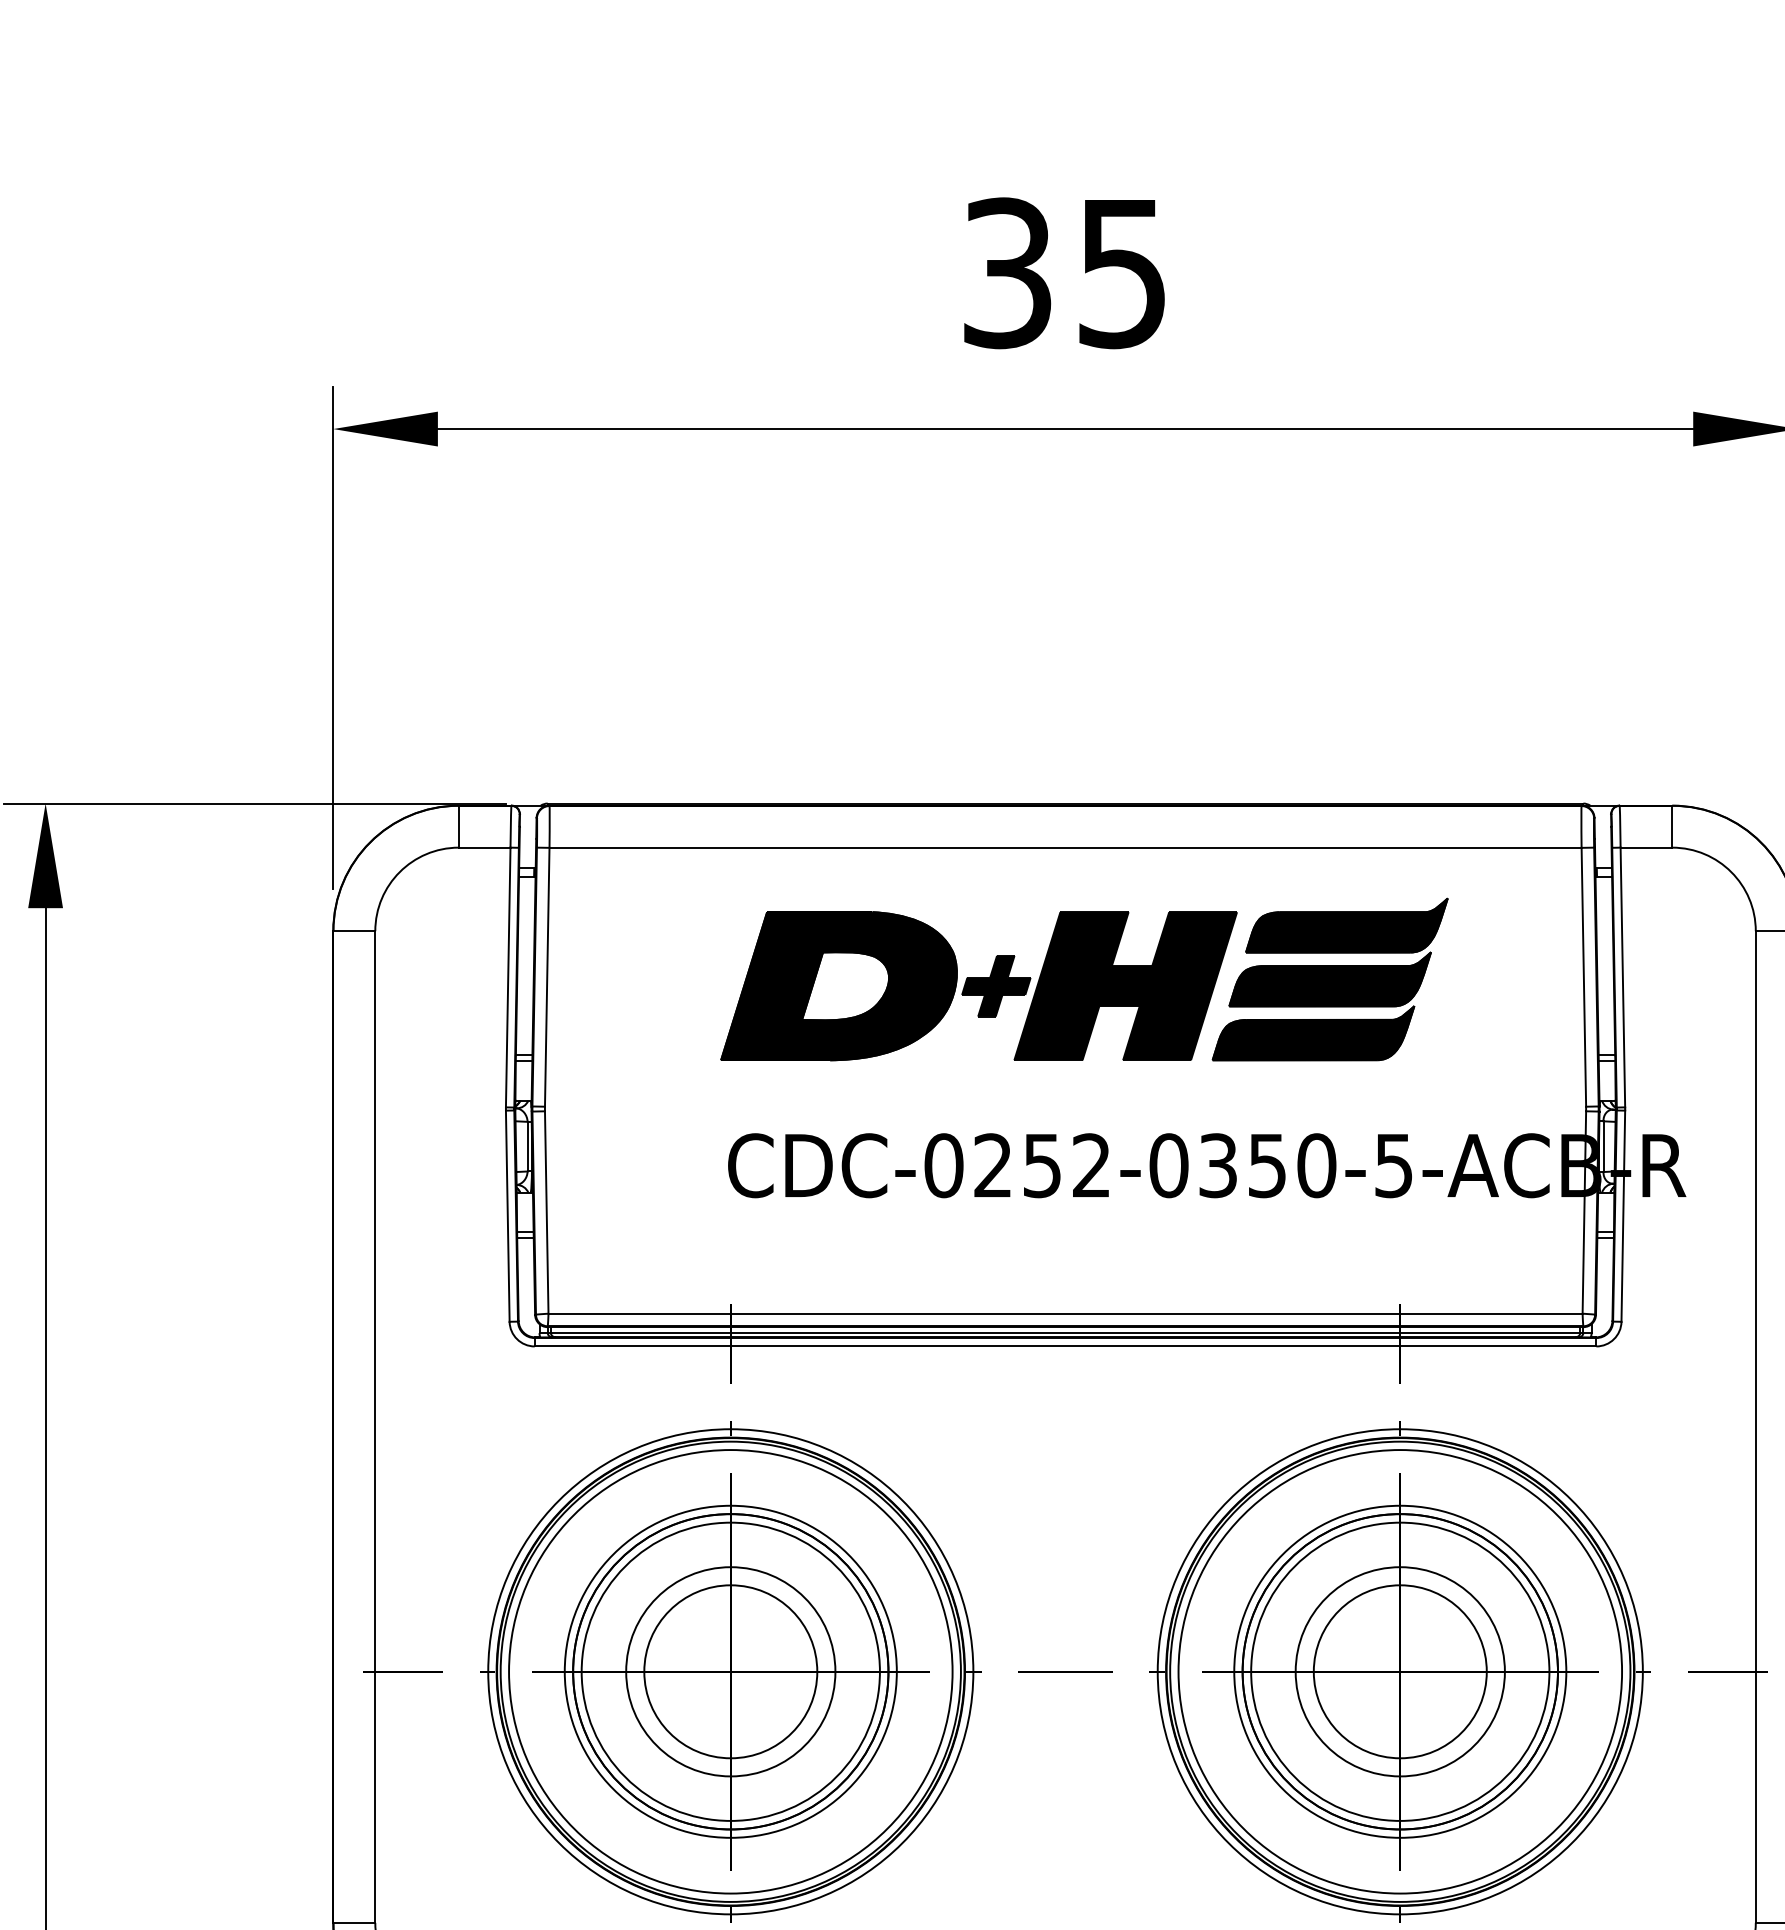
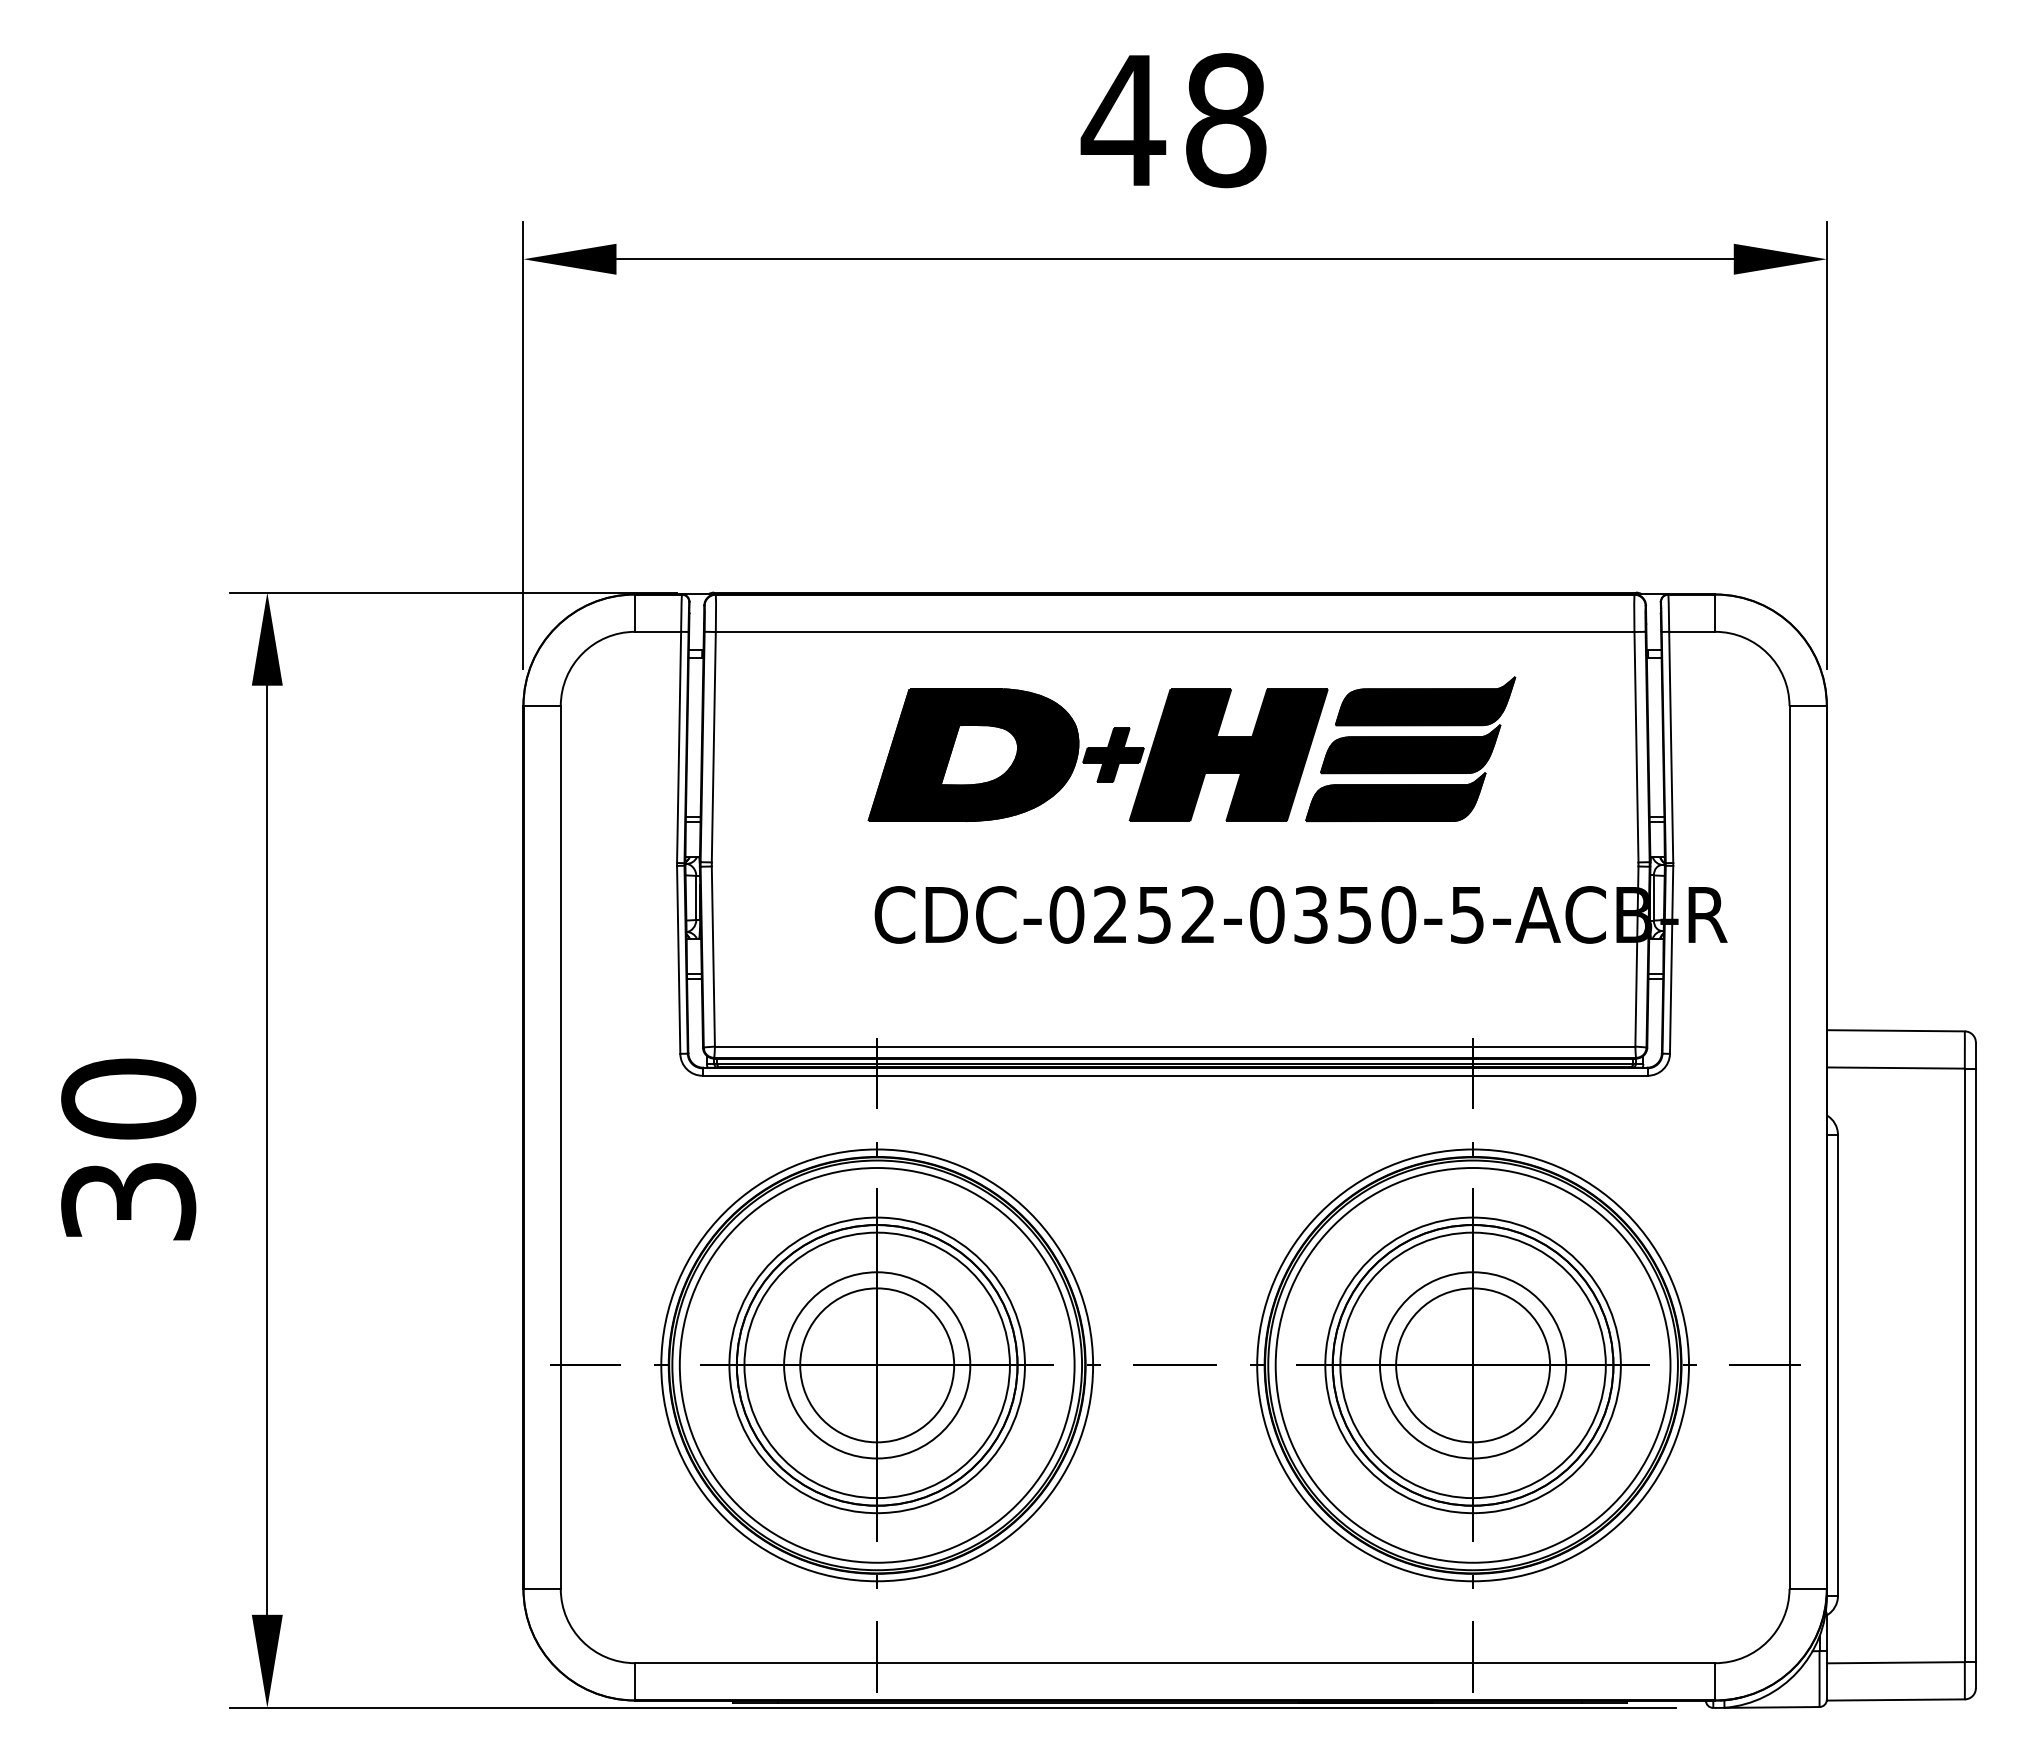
text: (1063, 273) -> (1173, 120), 35 -> 48

